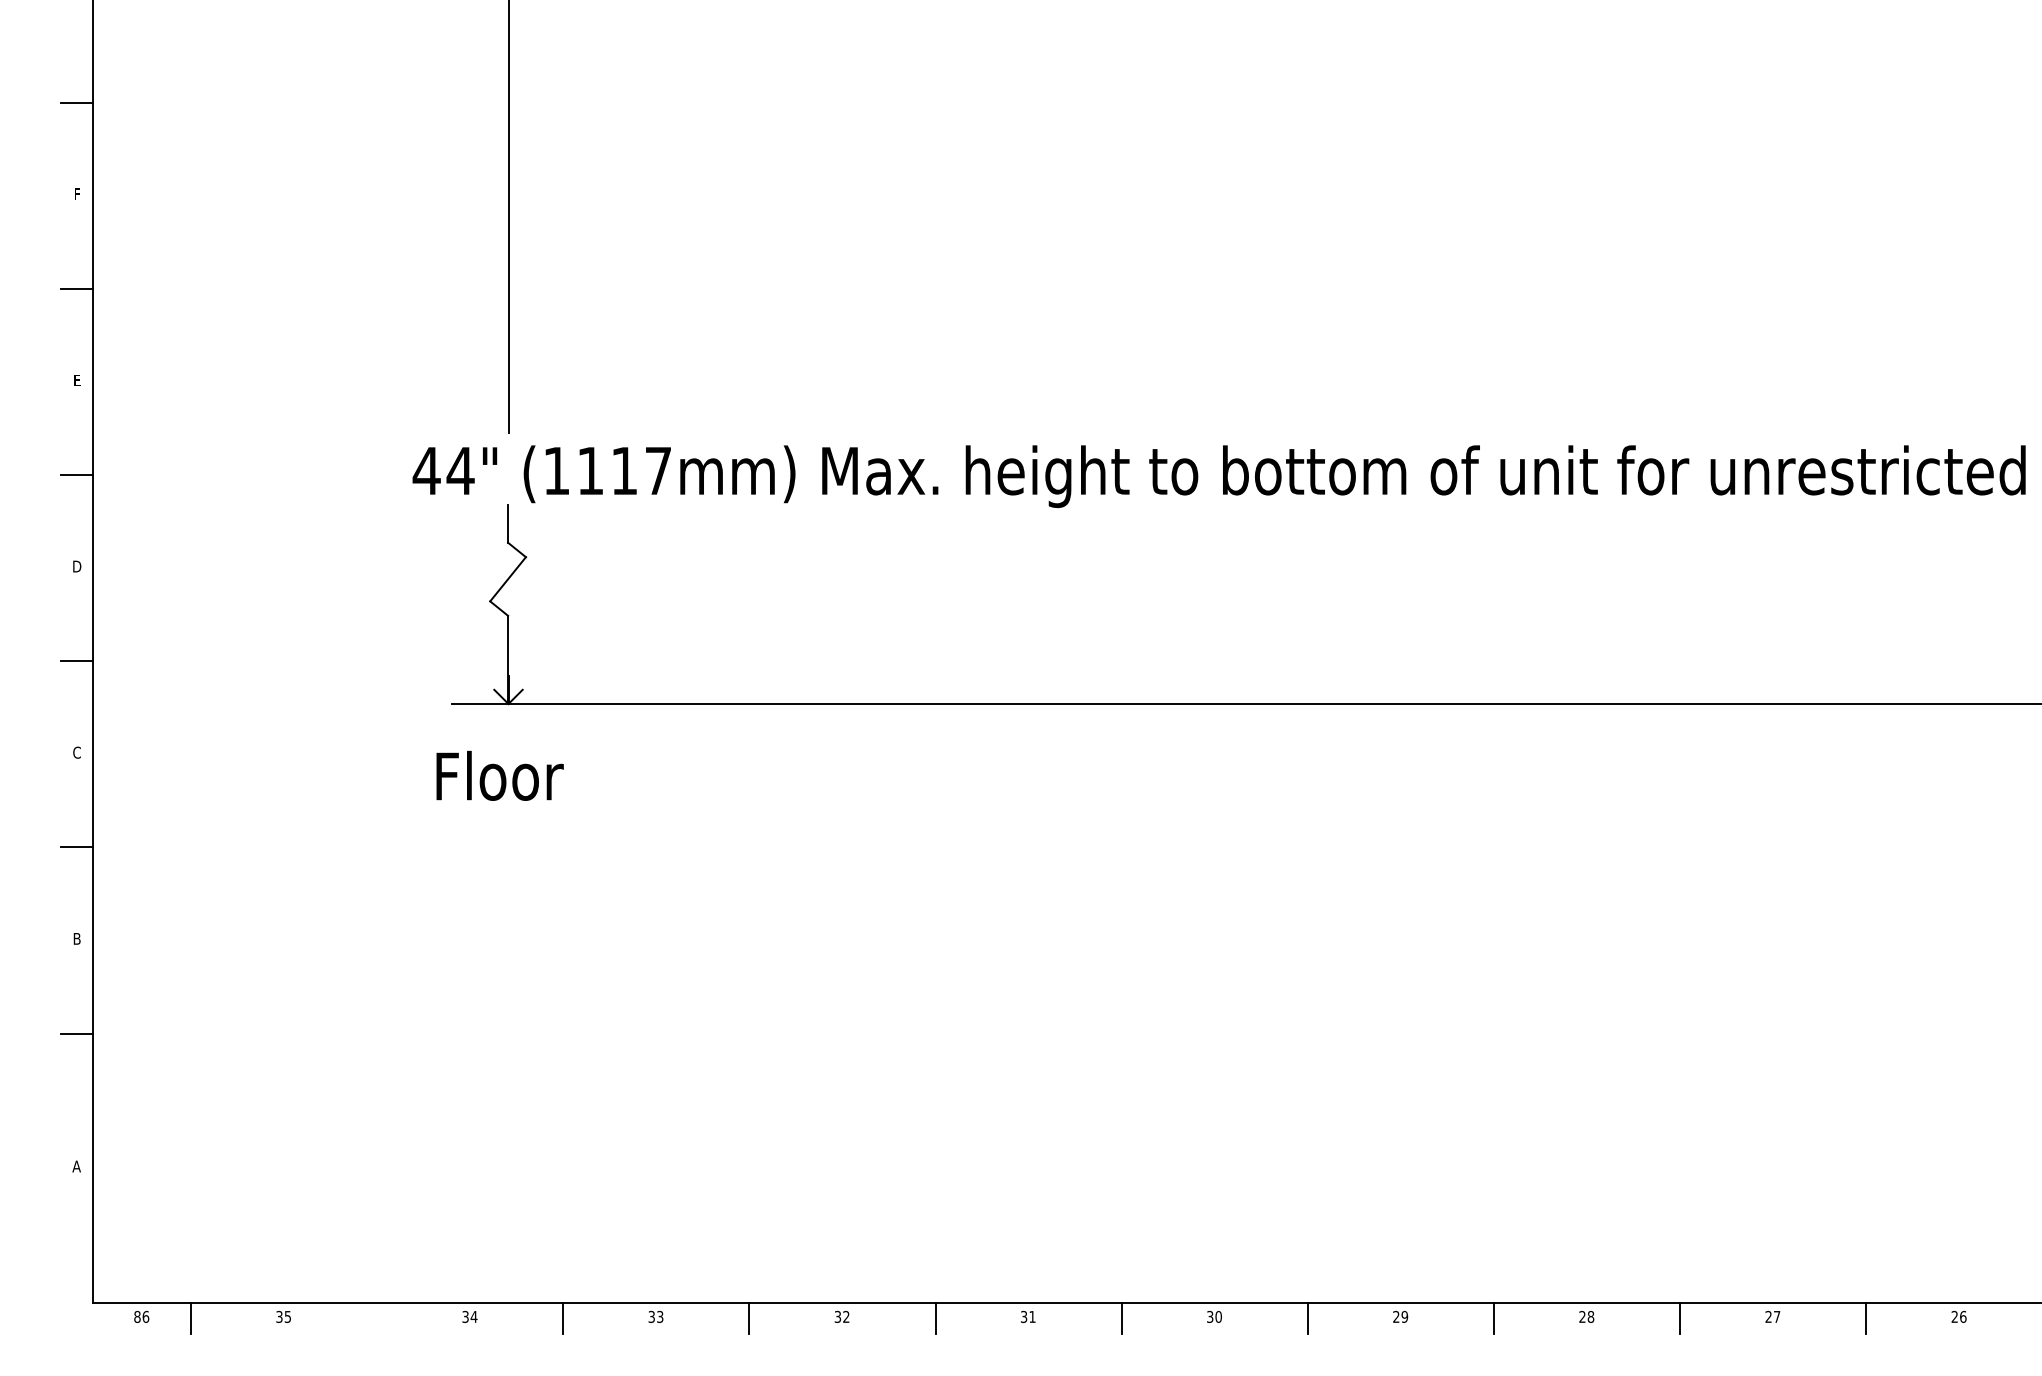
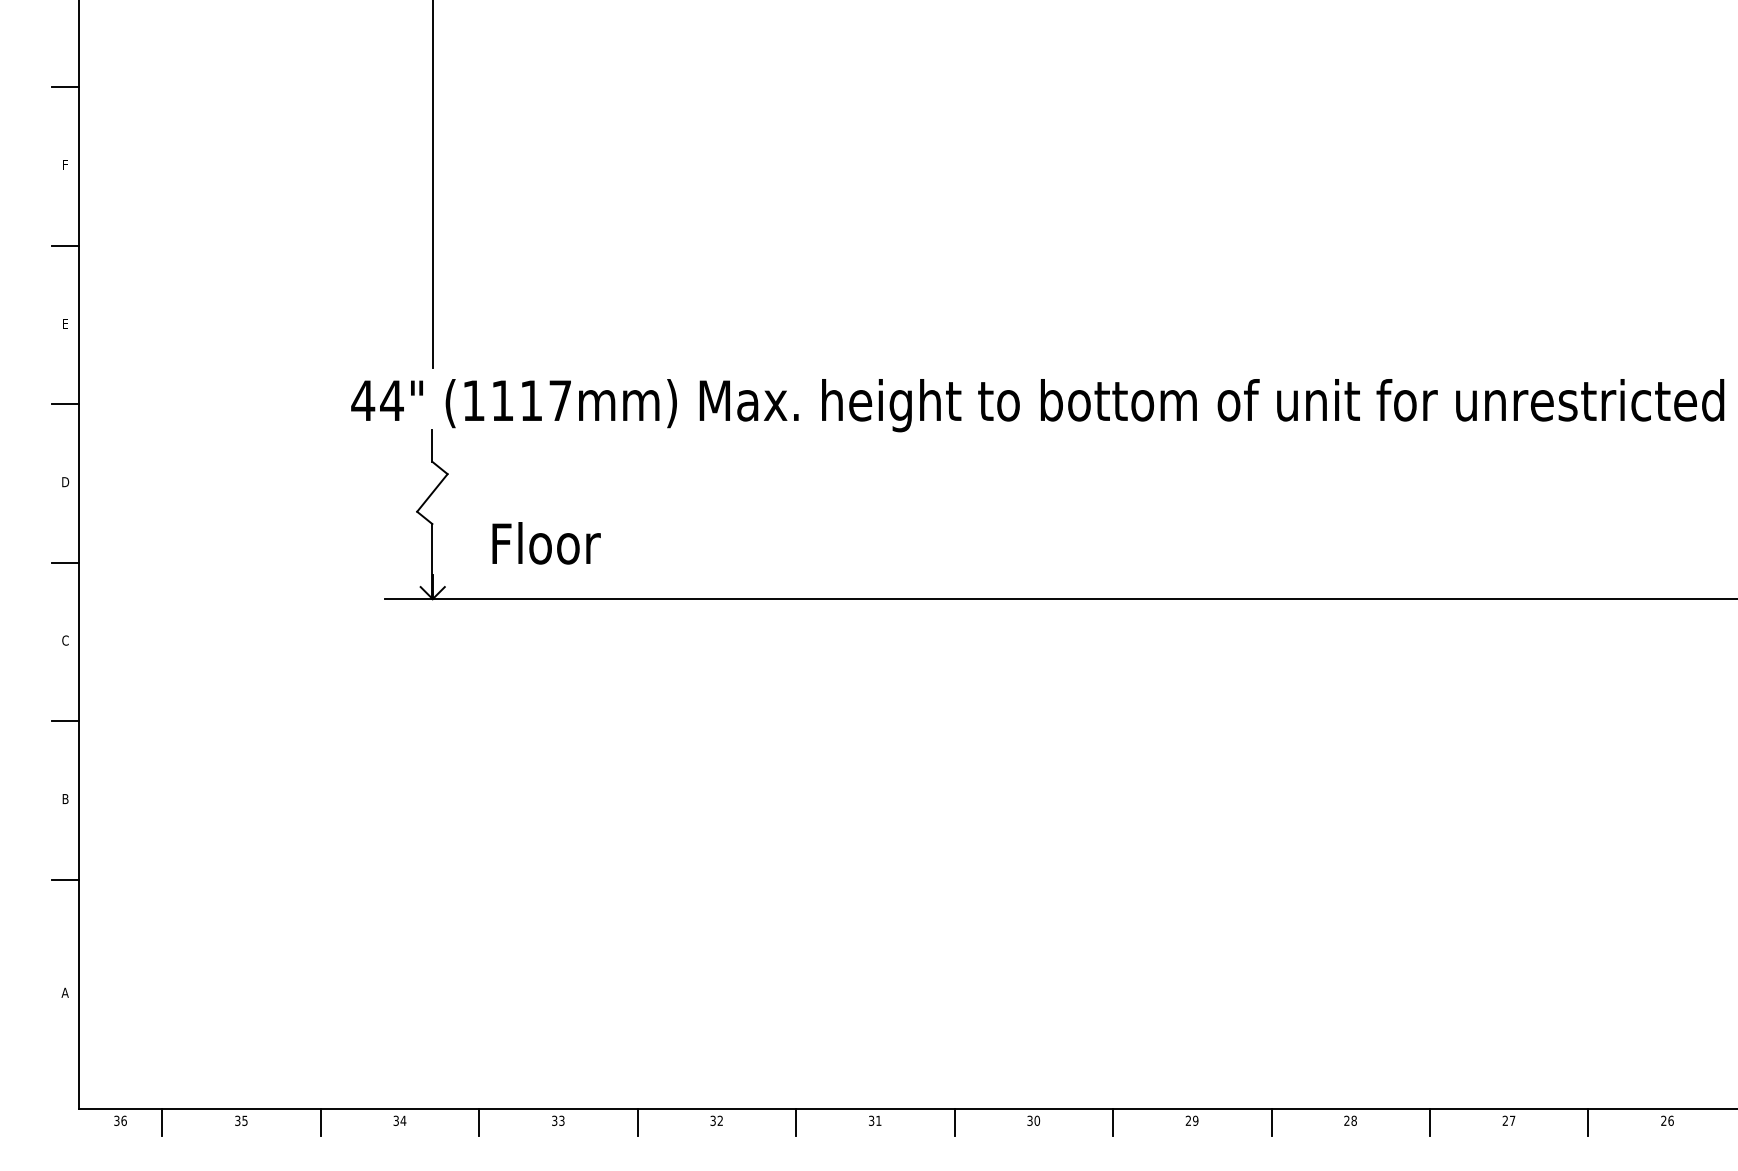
text: (499, 776) -> (546, 543), moved
text: (136, 1316) -> (116, 1120), 86 -> 36
line: (376, 1317) -> (320, 1121), added

